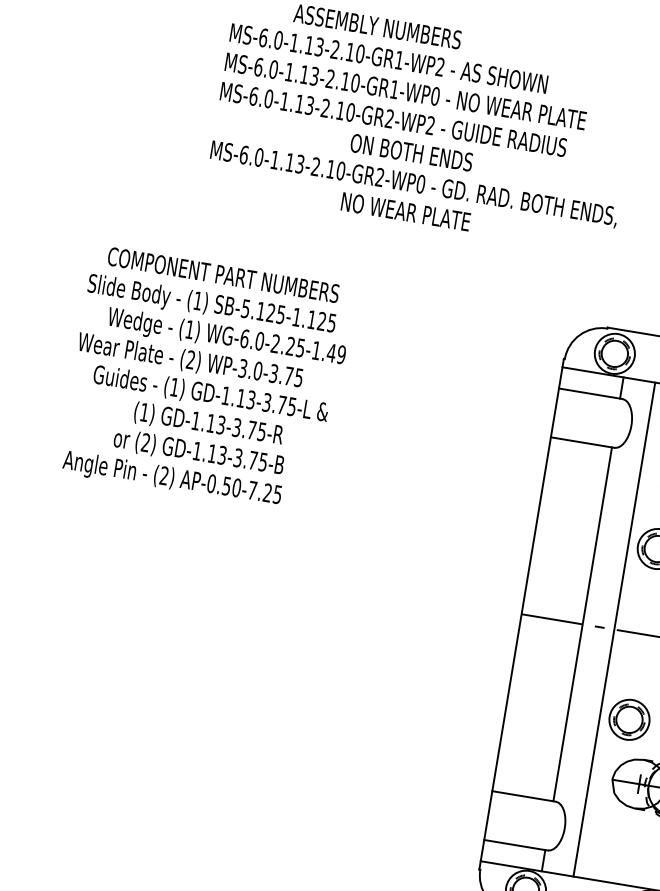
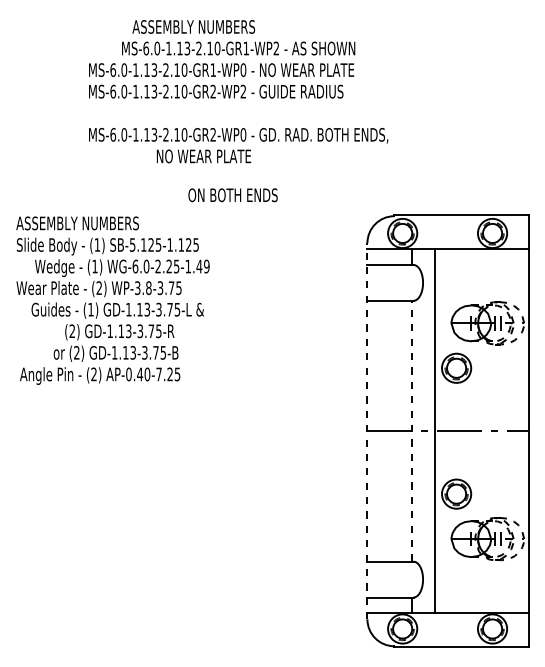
text: (388, 58) -> (238, 48), moved
text: (410, 152) -> (232, 195), moved
text: (405, 211) -> (203, 156), moved
text: (215, 273) -> (106, 223), COMPONENT PART NUMBERS -> ASSEMBLY NUMBERS
text: (257, 370) -> (148, 287), WP-3.0-3.75 -> WP-3.8-3.75
text: (143, 411) -> (71, 330), (1) -> (2)
text: (227, 486) -> (140, 374), AP-0.50-7.25 -> AP-0.40-7.25
line: (521, 613) -> (366, 430), solid -> dashed
line: (582, 623) -> (411, 430), solid -> dashed

